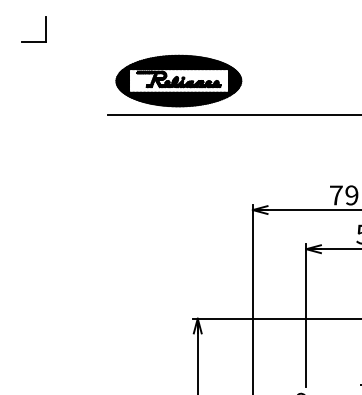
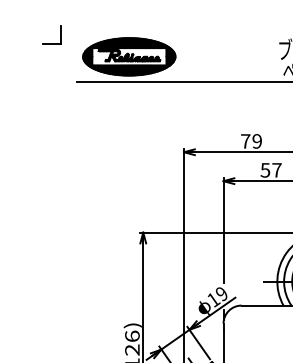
part: (45, 29) -> (60, 34), moved

